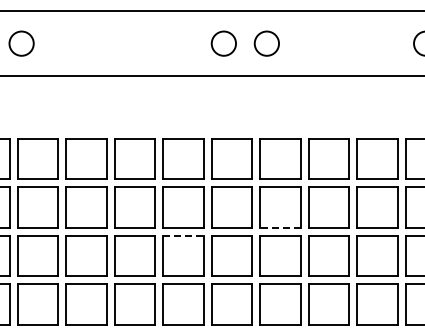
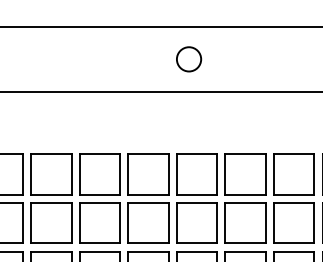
circle: (266, 43) -> (231, 59), removed
line: (280, 227) -> (245, 243), dashed -> solid
line: (183, 235) -> (148, 251), dashed -> solid

